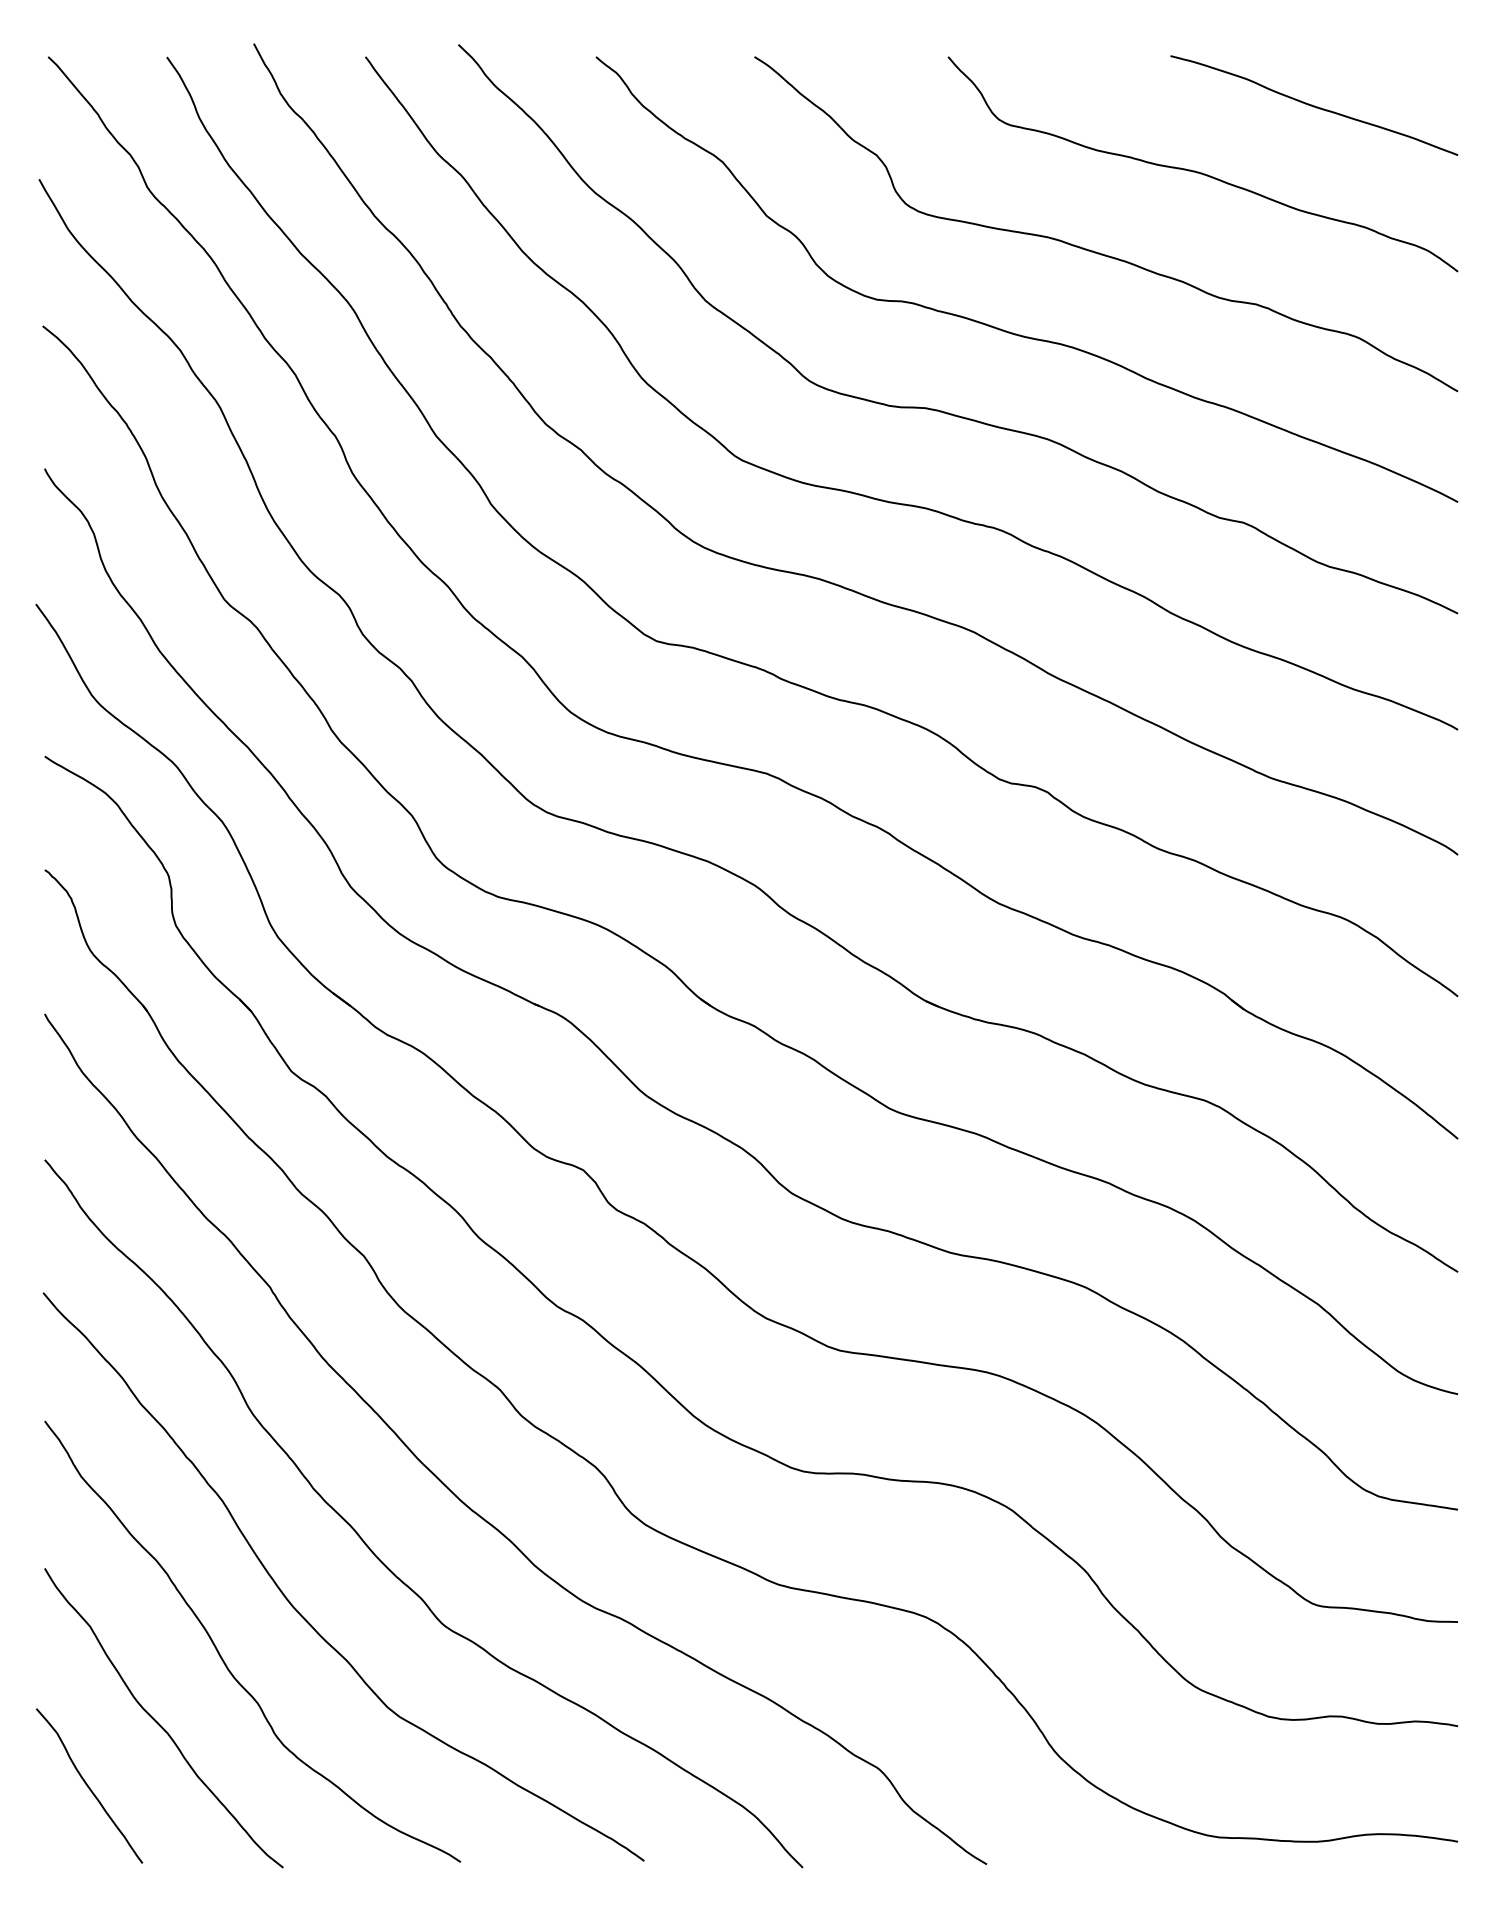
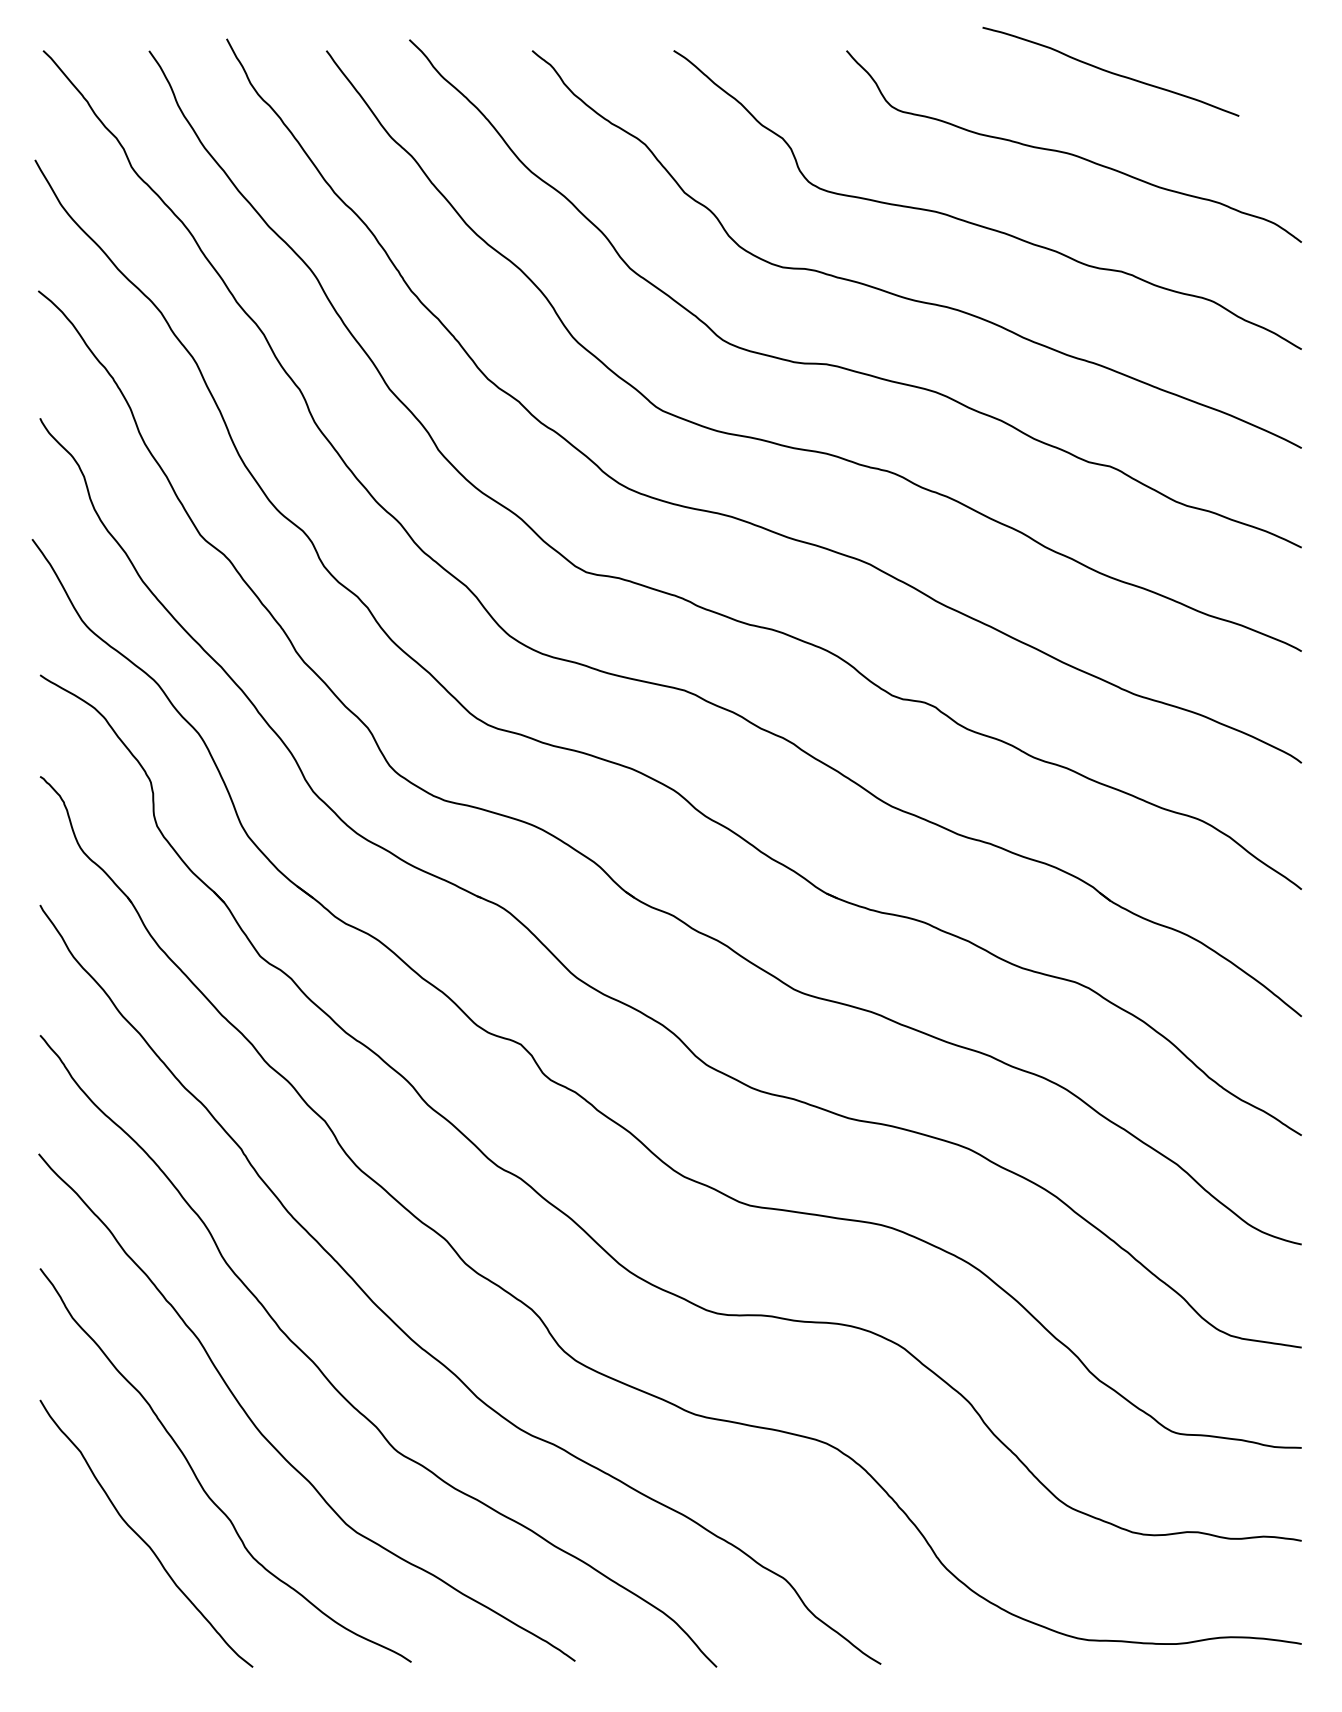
curve: (1314, 105) -> (1111, 71), moved
curve: (88, 1785) -> (79, 1593), removed

